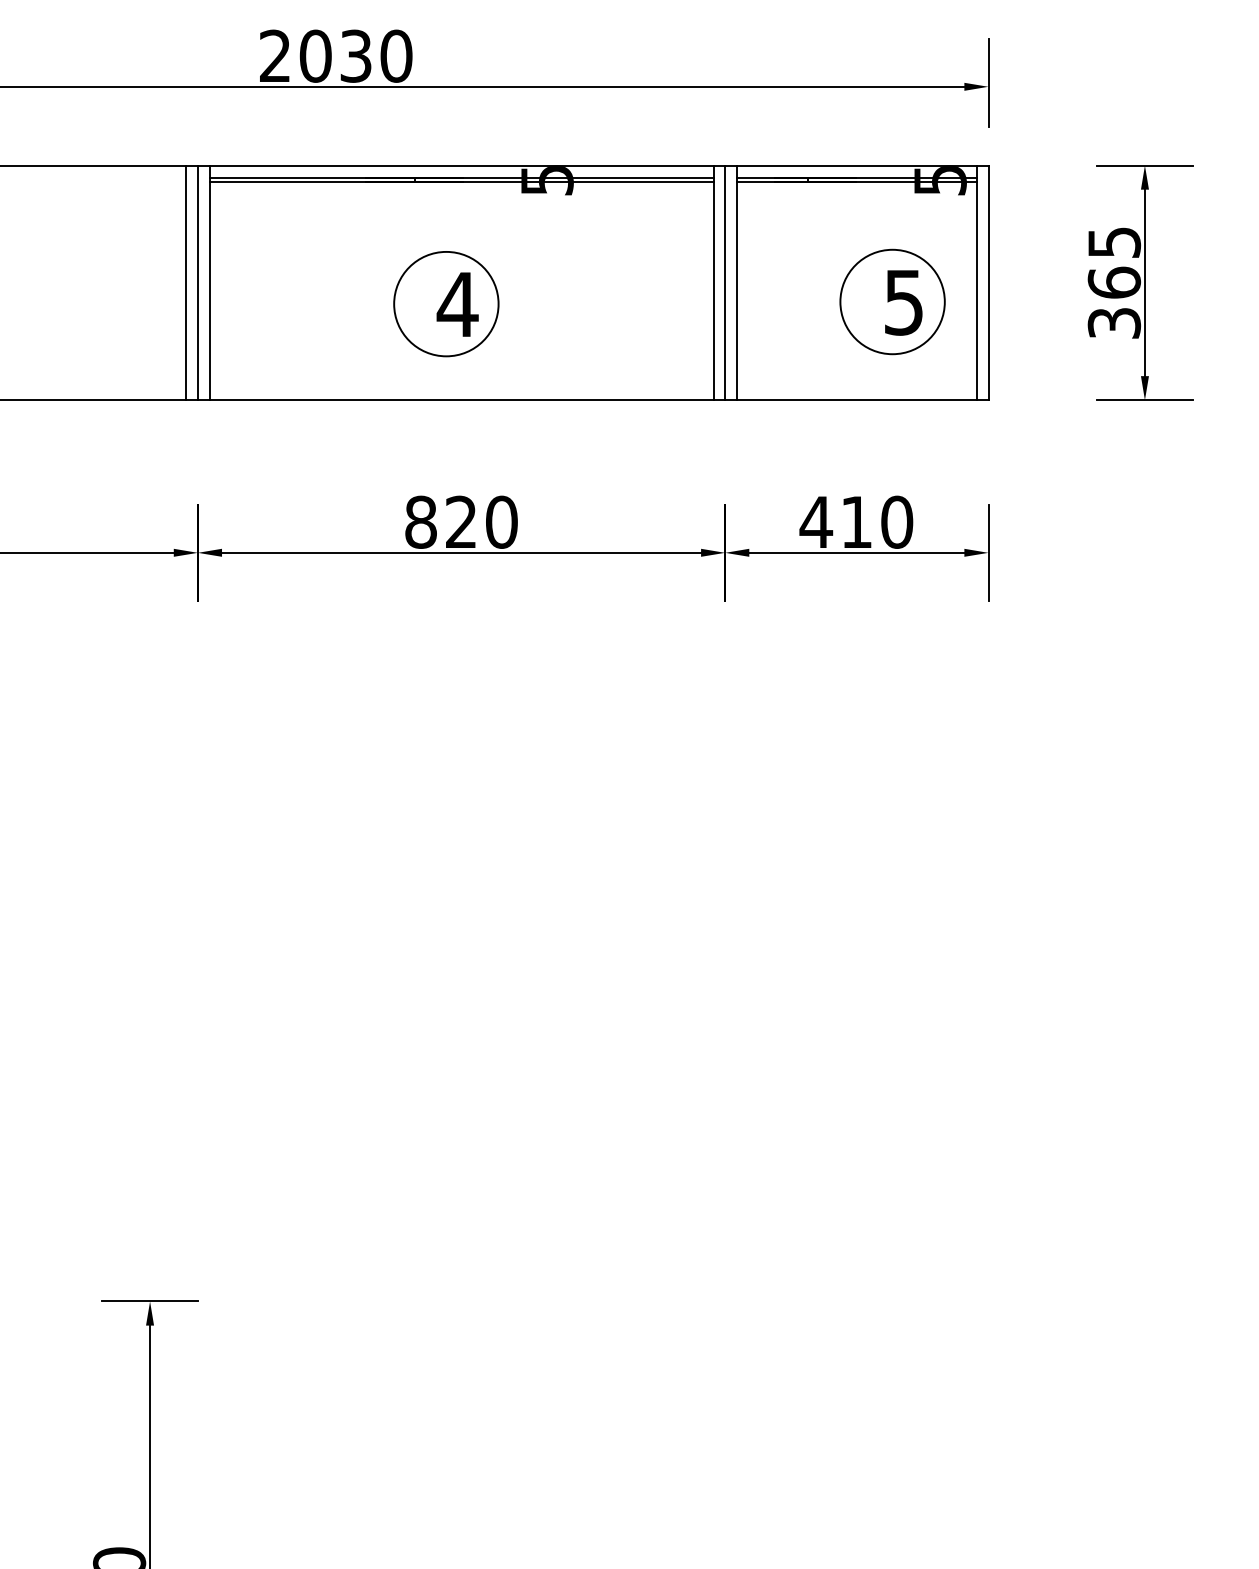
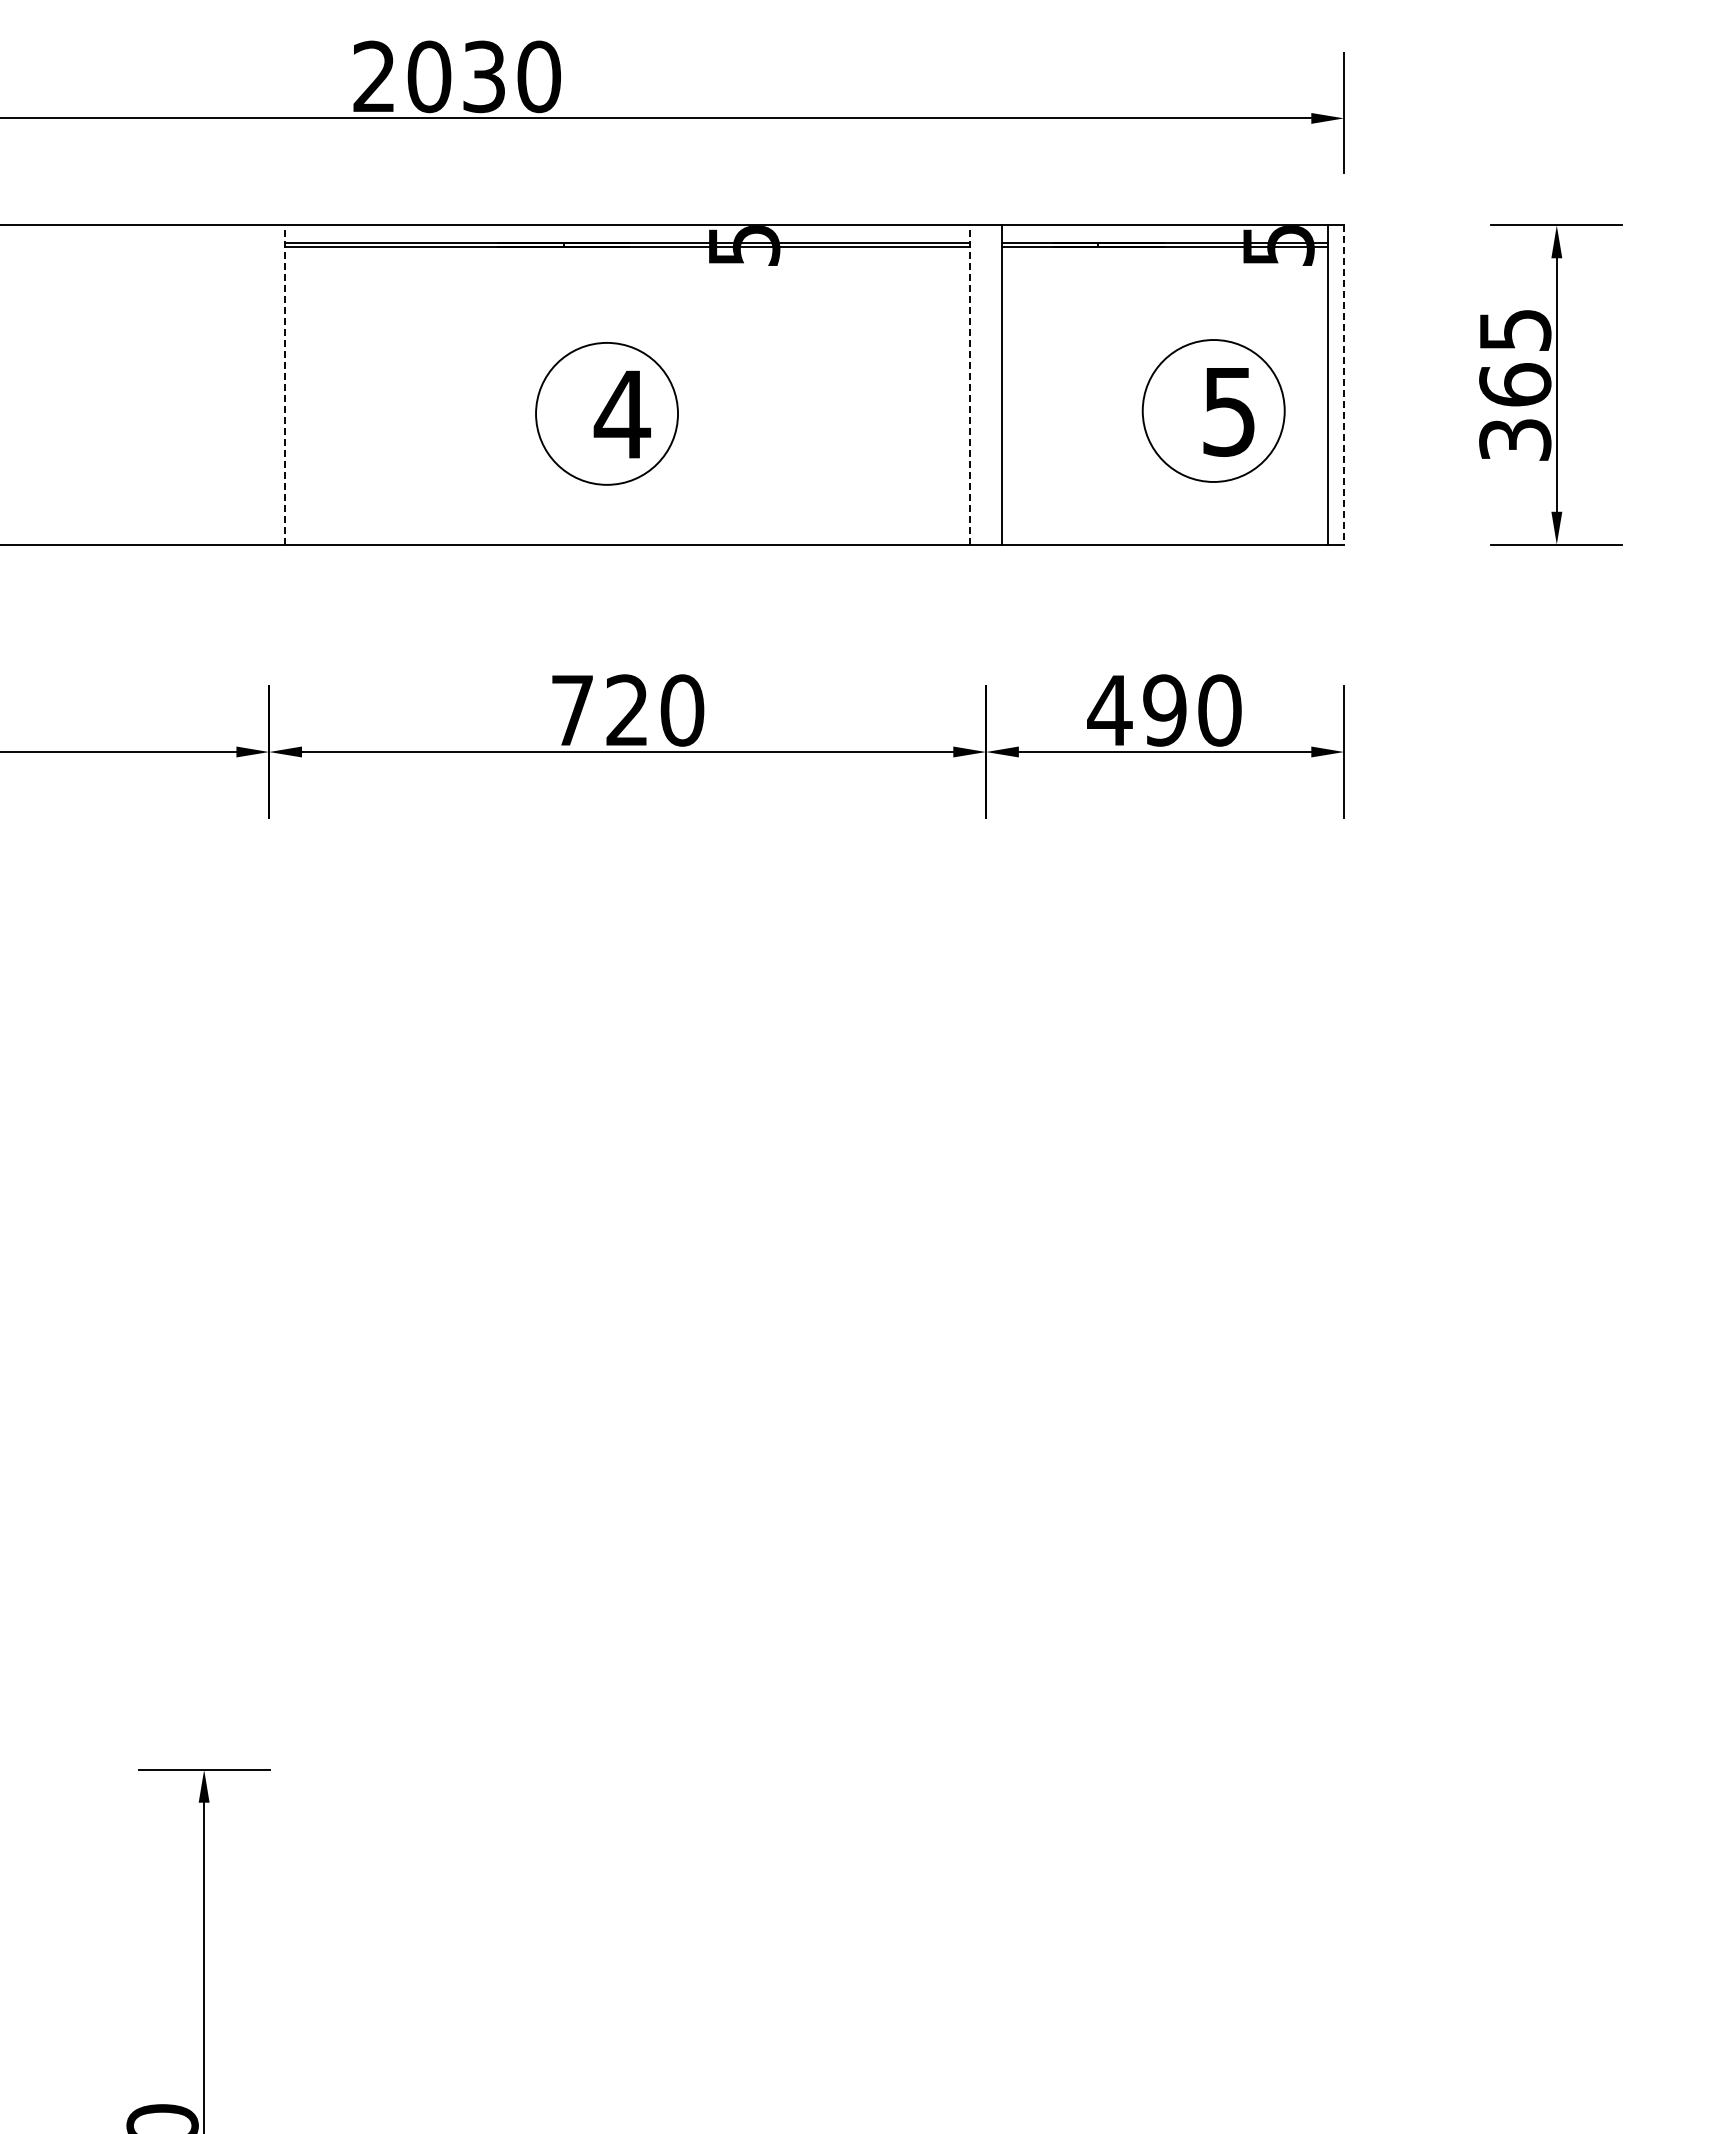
line: (186, 282) -> (253, 384), removed
line: (198, 282) -> (269, 384), removed
line: (725, 282) -> (986, 384), removed
line: (209, 283) -> (284, 385), solid -> dashed
line: (713, 283) -> (970, 385), solid -> dashed
line: (988, 283) -> (1344, 385), solid -> dashed
text: (420, 522) -> (572, 710), 820 -> 720
text: (856, 522) -> (1164, 710), 410 -> 490

